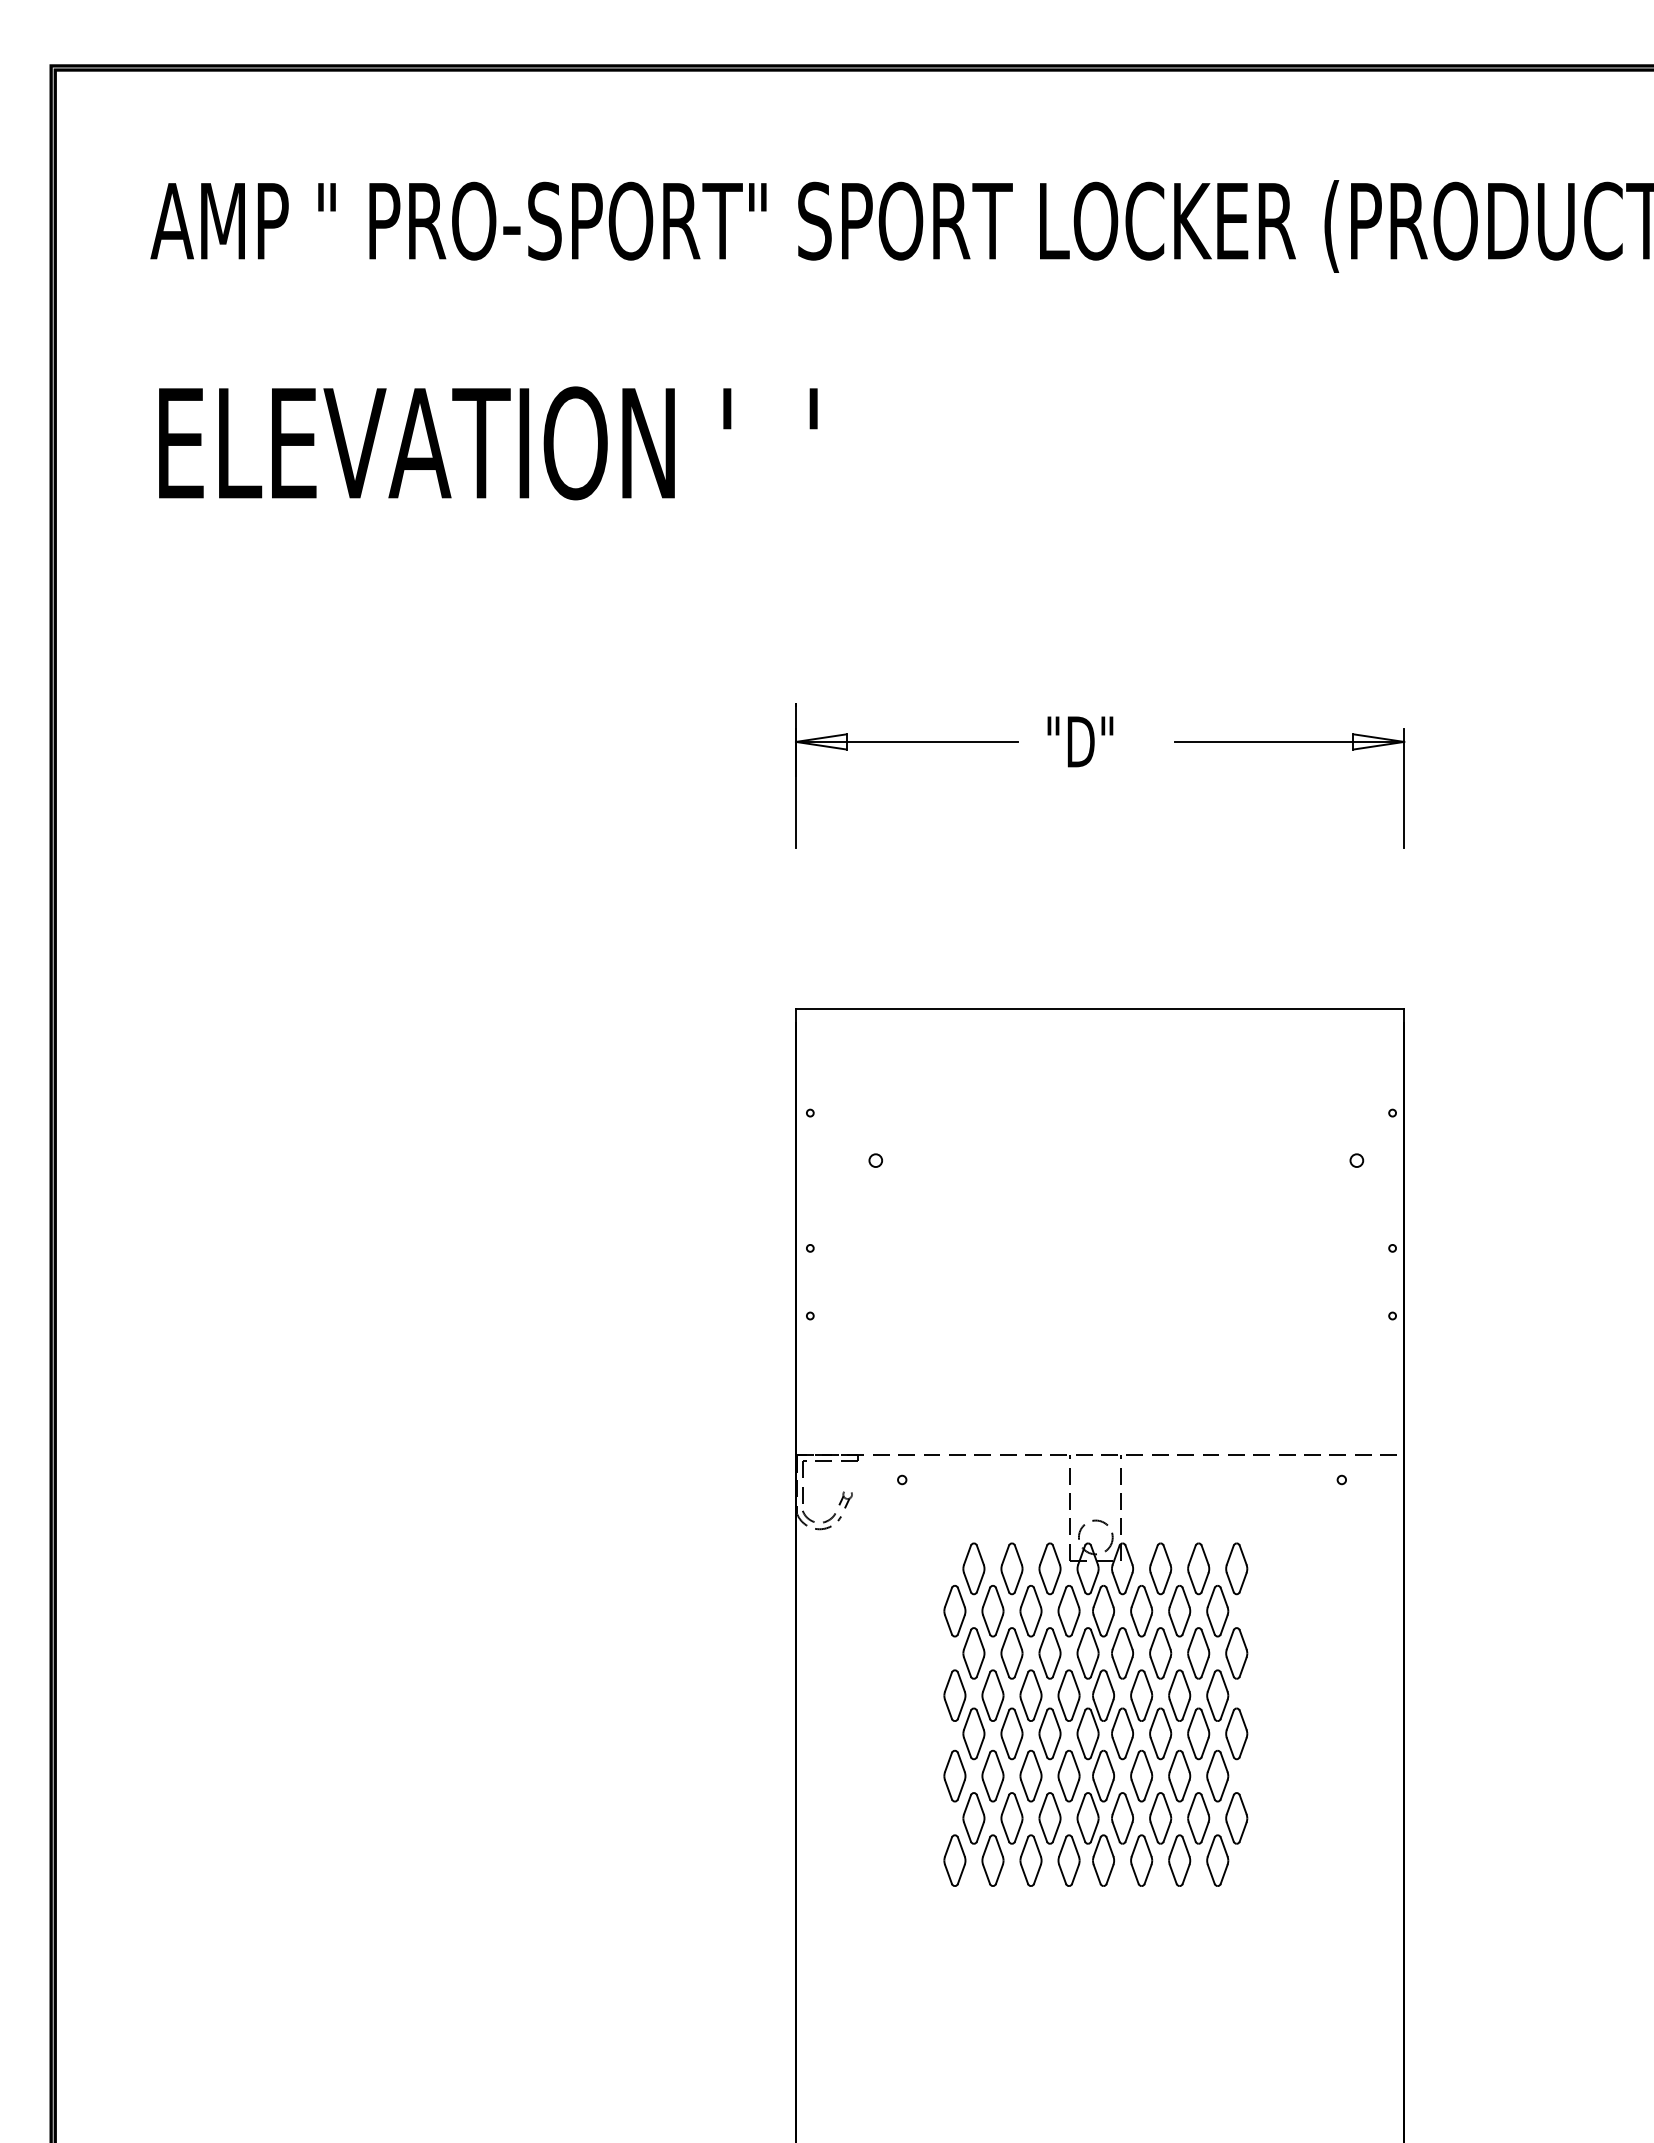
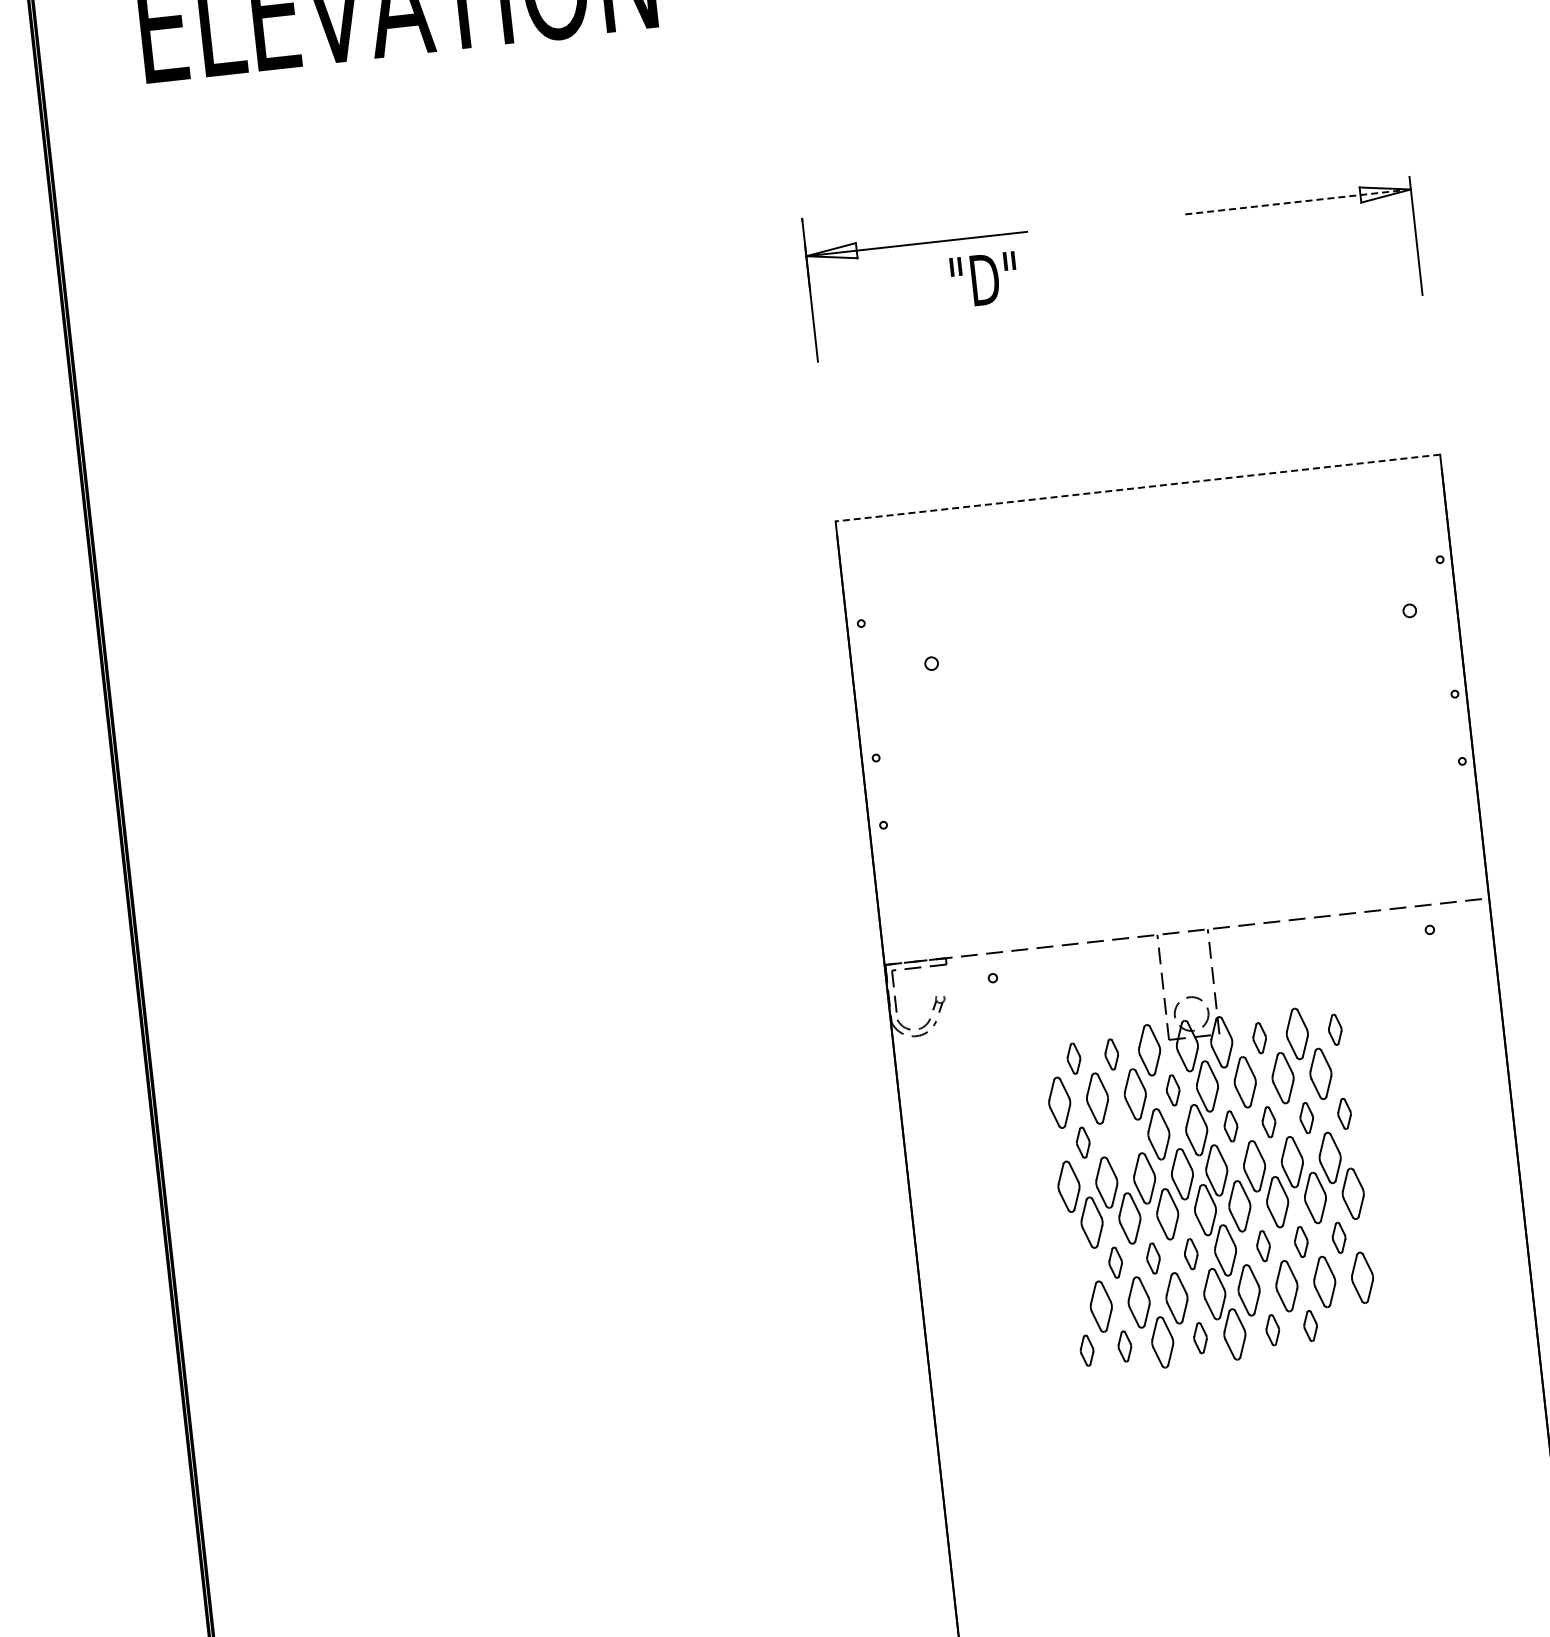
text: (1080, 741) -> (984, 279), moved
line: (1289, 741) -> (1296, 201), solid -> dashed
line: (1099, 1008) -> (1137, 487), solid -> dashed
part: (973, 1568) -> (1073, 1058), size x0.6
part: (1011, 1568) -> (1111, 1054), size x0.6
part: (1160, 1568) -> (1259, 1037), size x0.6
part: (1236, 1568) -> (1334, 1029), size x0.6
part: (1068, 1611) -> (1172, 1090), size x0.6
part: (973, 1653) -> (1082, 1142), size x0.6
part: (1011, 1653) -> (1120, 1138), removed
part: (1122, 1653) -> (1230, 1126), size x0.6
part: (1160, 1653) -> (1268, 1122), size x0.6
part: (1198, 1653) -> (1306, 1118), size x0.6
part: (1236, 1653) -> (1344, 1113), size x0.6
part: (1068, 1775) -> (1190, 1253), size x0.6
part: (1141, 1775) -> (1263, 1245), size x0.6
part: (1179, 1775) -> (1300, 1241), size x0.6
part: (1217, 1775) -> (1338, 1237), size x0.6
part: (954, 1776) -> (1077, 1267), removed
part: (992, 1776) -> (1115, 1262), size x0.6
part: (1030, 1776) -> (1152, 1258), size x0.6
part: (954, 1860) -> (1086, 1350), size x0.6
part: (992, 1860) -> (1124, 1346), size x0.6
part: (1068, 1860) -> (1199, 1338), size x0.6
part: (1141, 1860) -> (1272, 1330), size x0.6
part: (1179, 1860) -> (1310, 1325), size x0.6
part: (1217, 1860) -> (1348, 1321), removed

